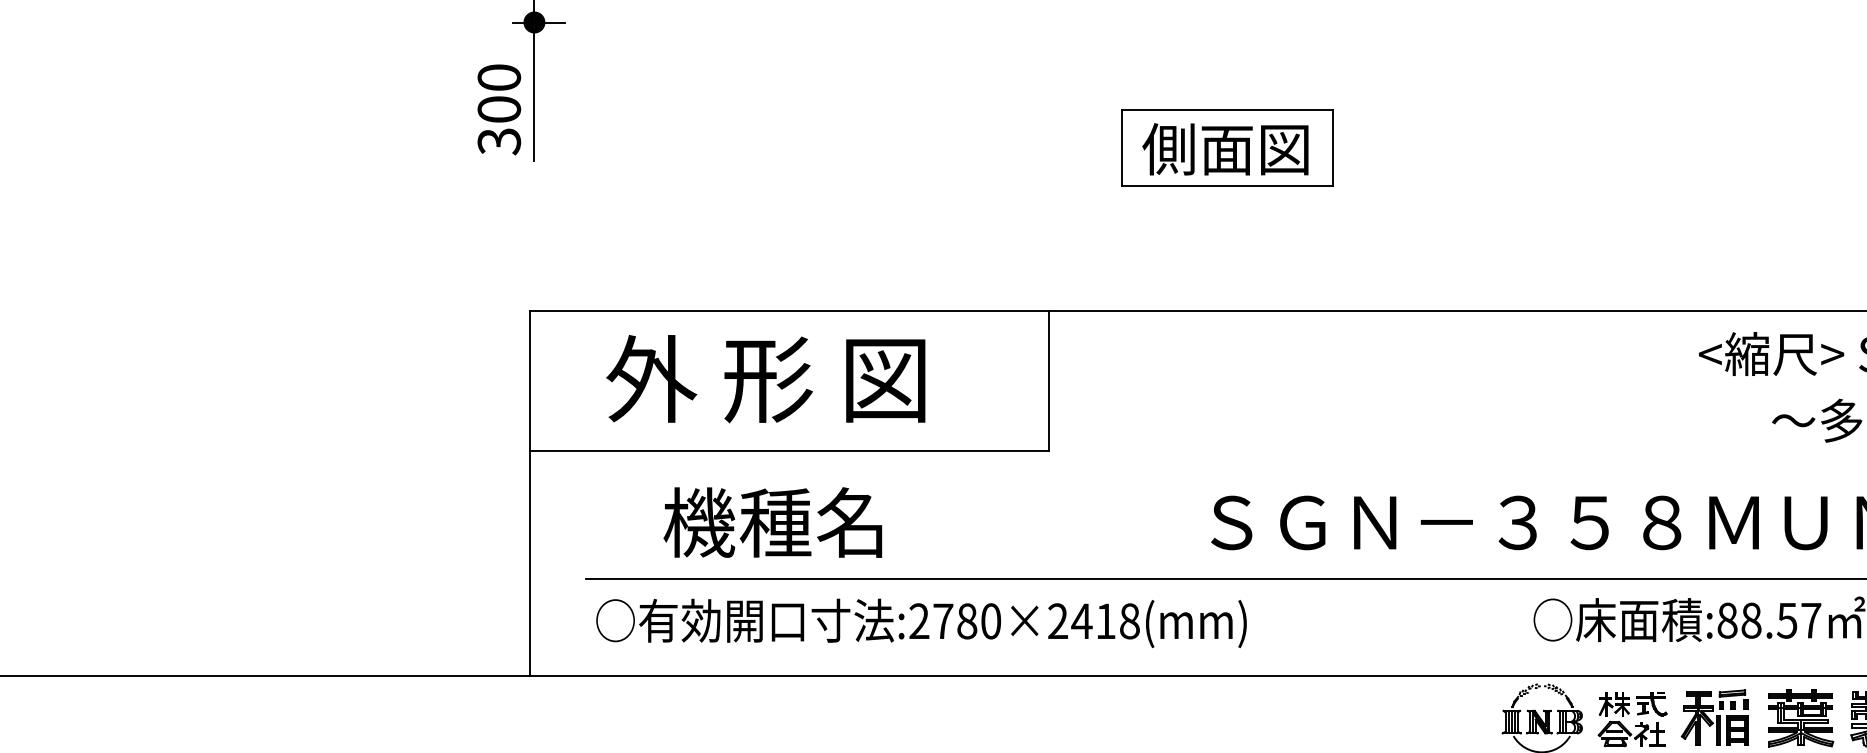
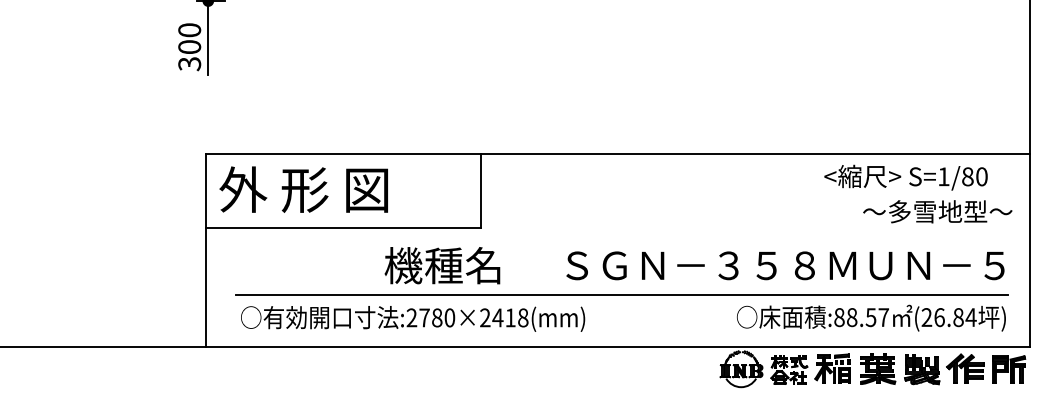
part: (1226, 148) -> (574, 67), removed
text: (765, 378) -> (303, 189), moved
text: (773, 522) -> (442, 265), moved

